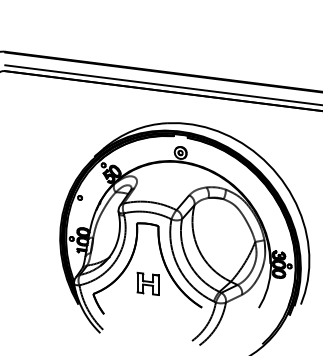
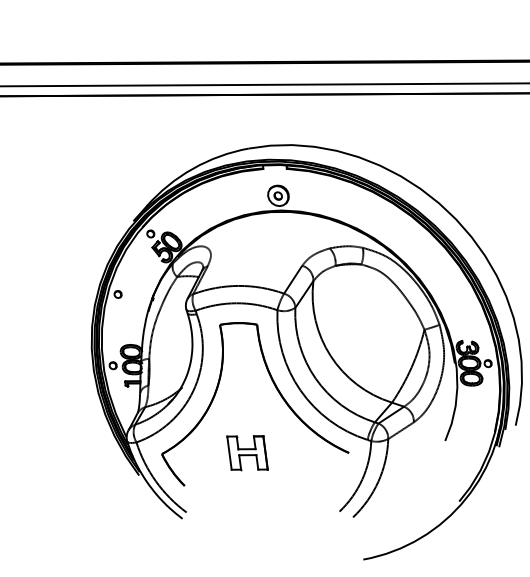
part: (147, 283) -> (246, 452), moved

